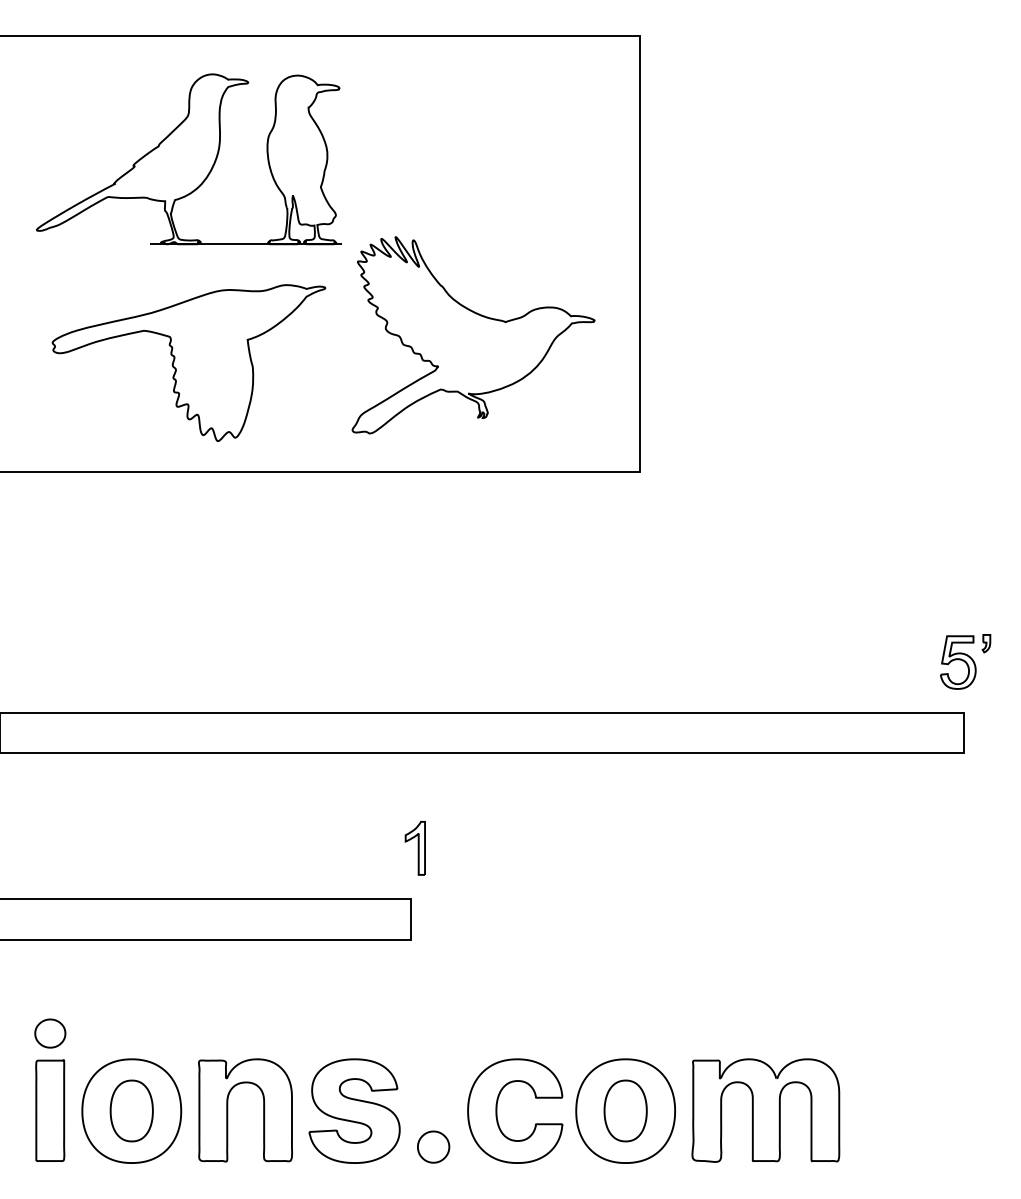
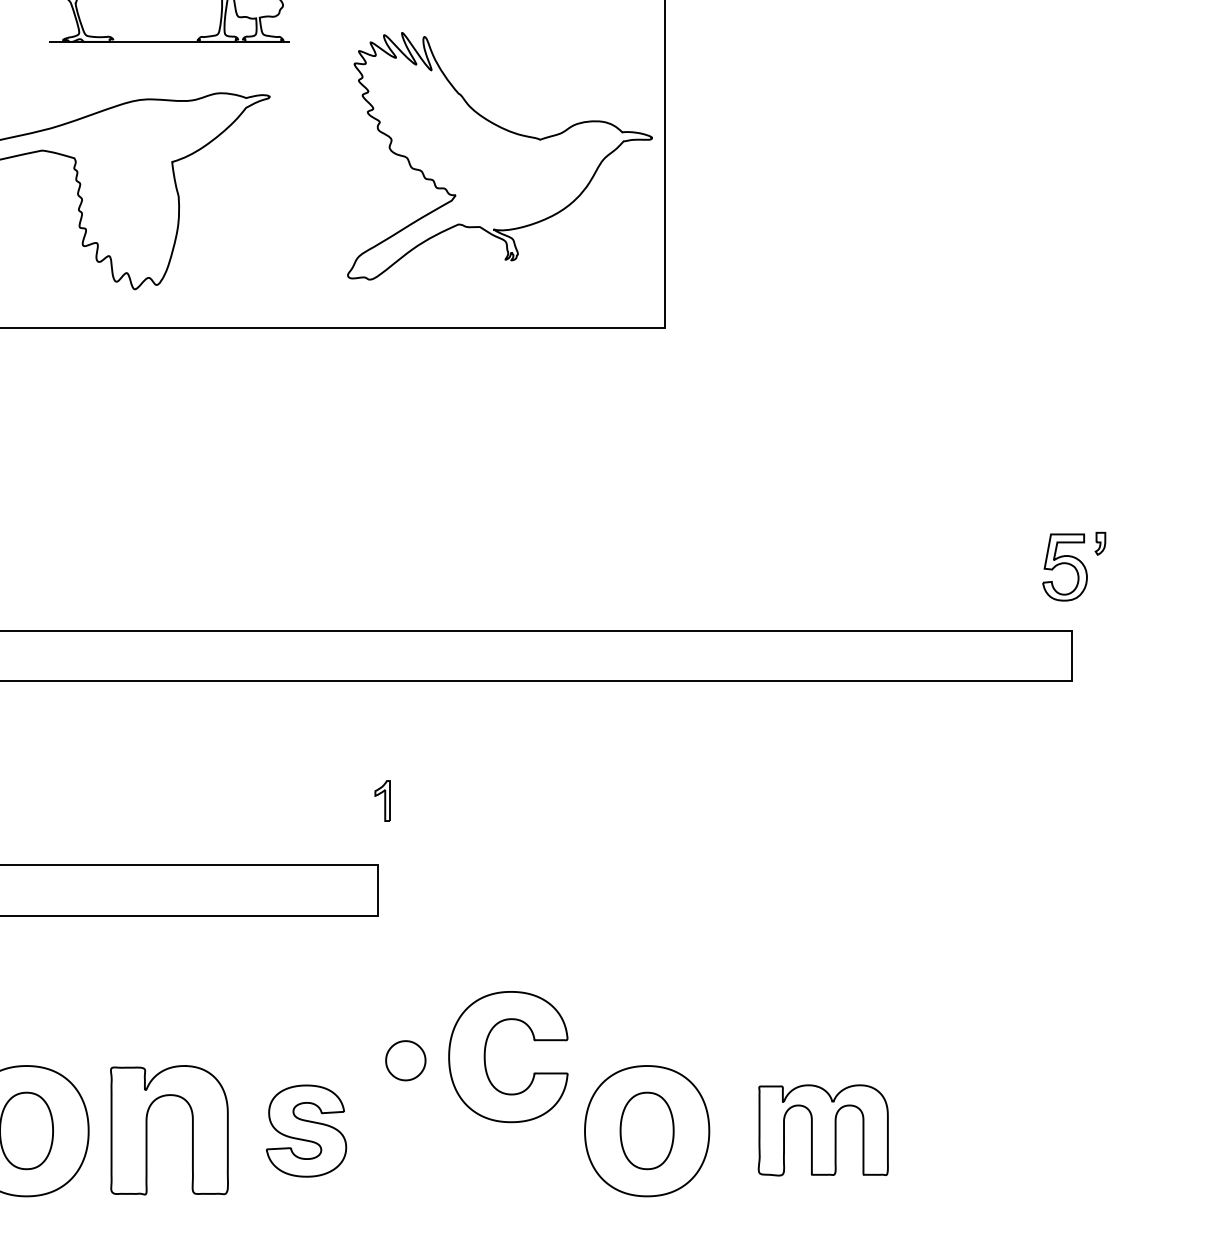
part: (473, 335) -> (499, 156), moved
part: (414, 848) -> (381, 801), size x0.6
part: (354, 1110) -> (306, 1130), size x0.7
part: (497, 1110) -> (486, 1056), moved
part: (765, 1110) -> (822, 1130), size x0.7
part: (433, 1146) -> (405, 1059), moved

